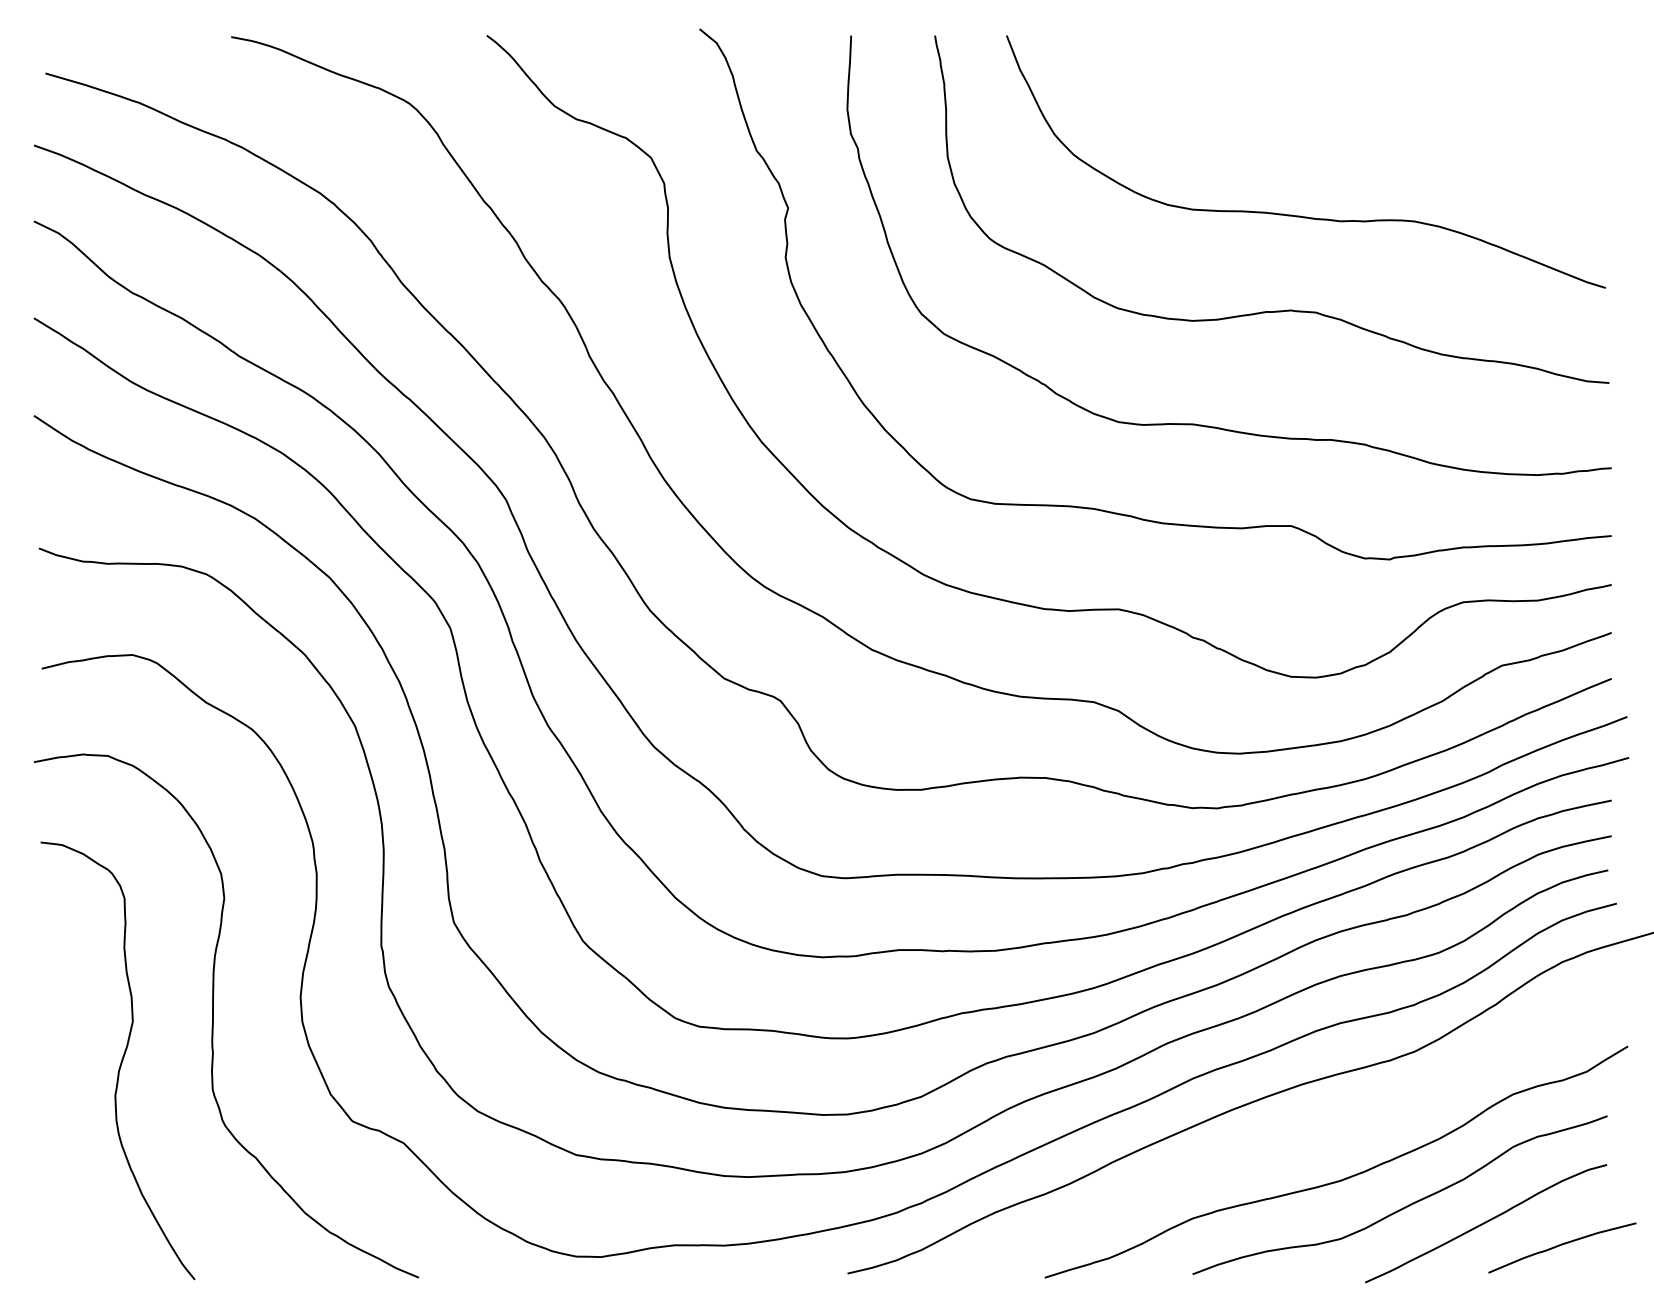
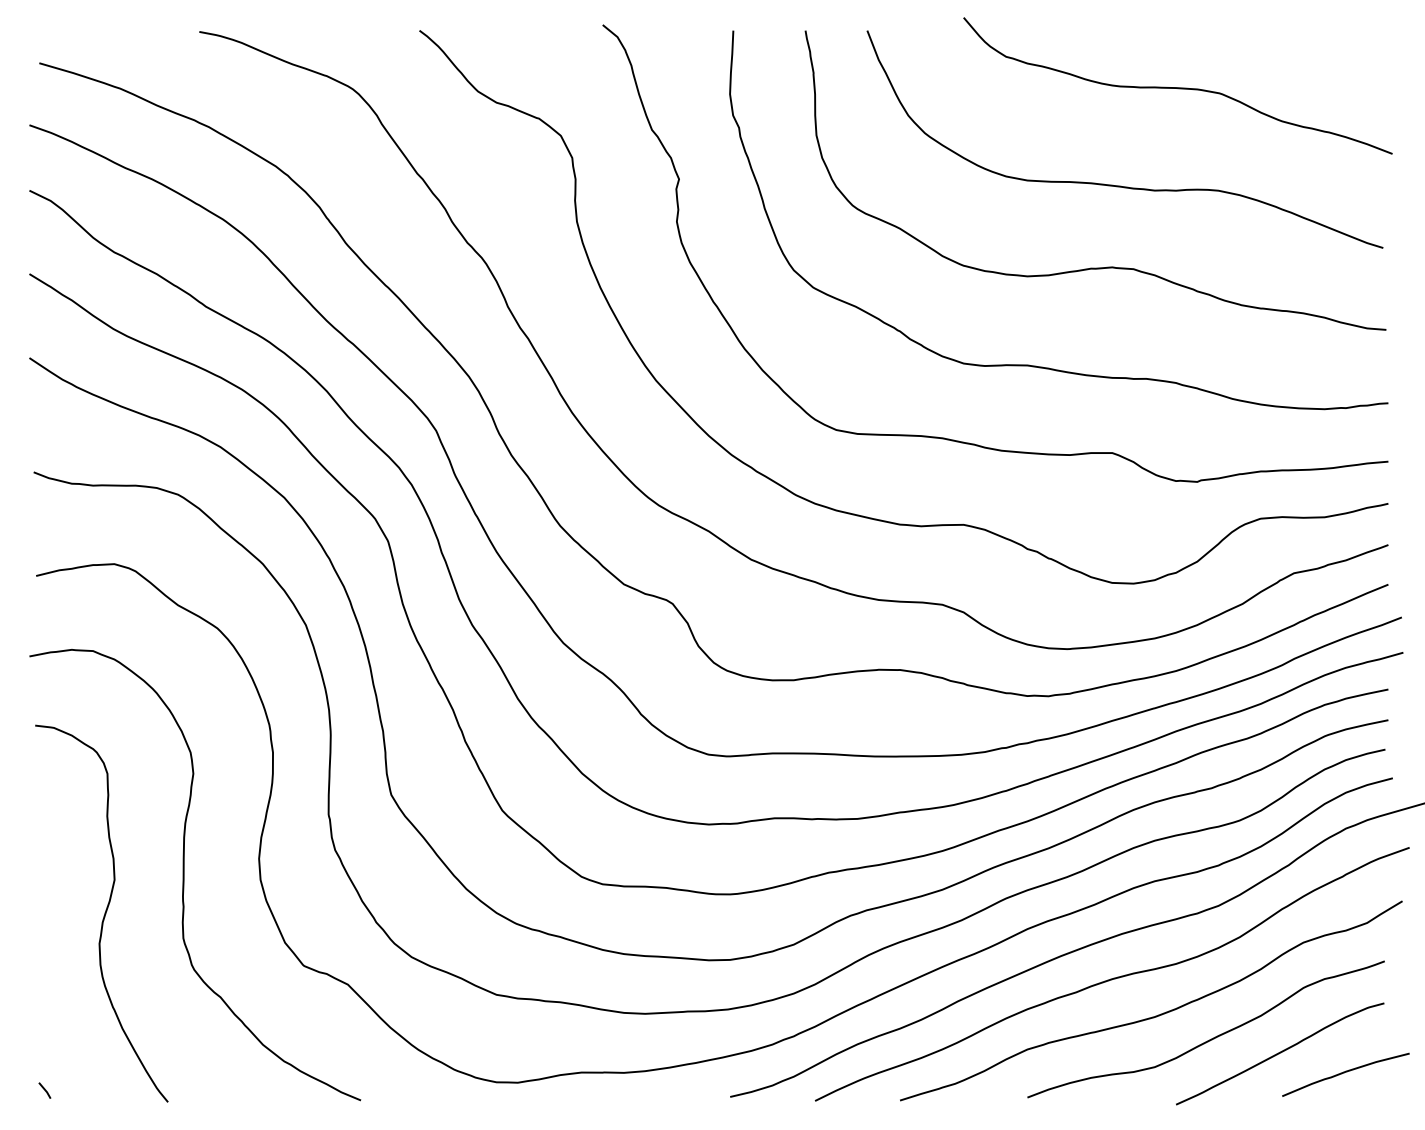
curve: (1366, 101) -> (1177, 87), added
curve: (1292, 1134) -> (1113, 977), added
line: (51, 1266) -> (44, 1090), added

